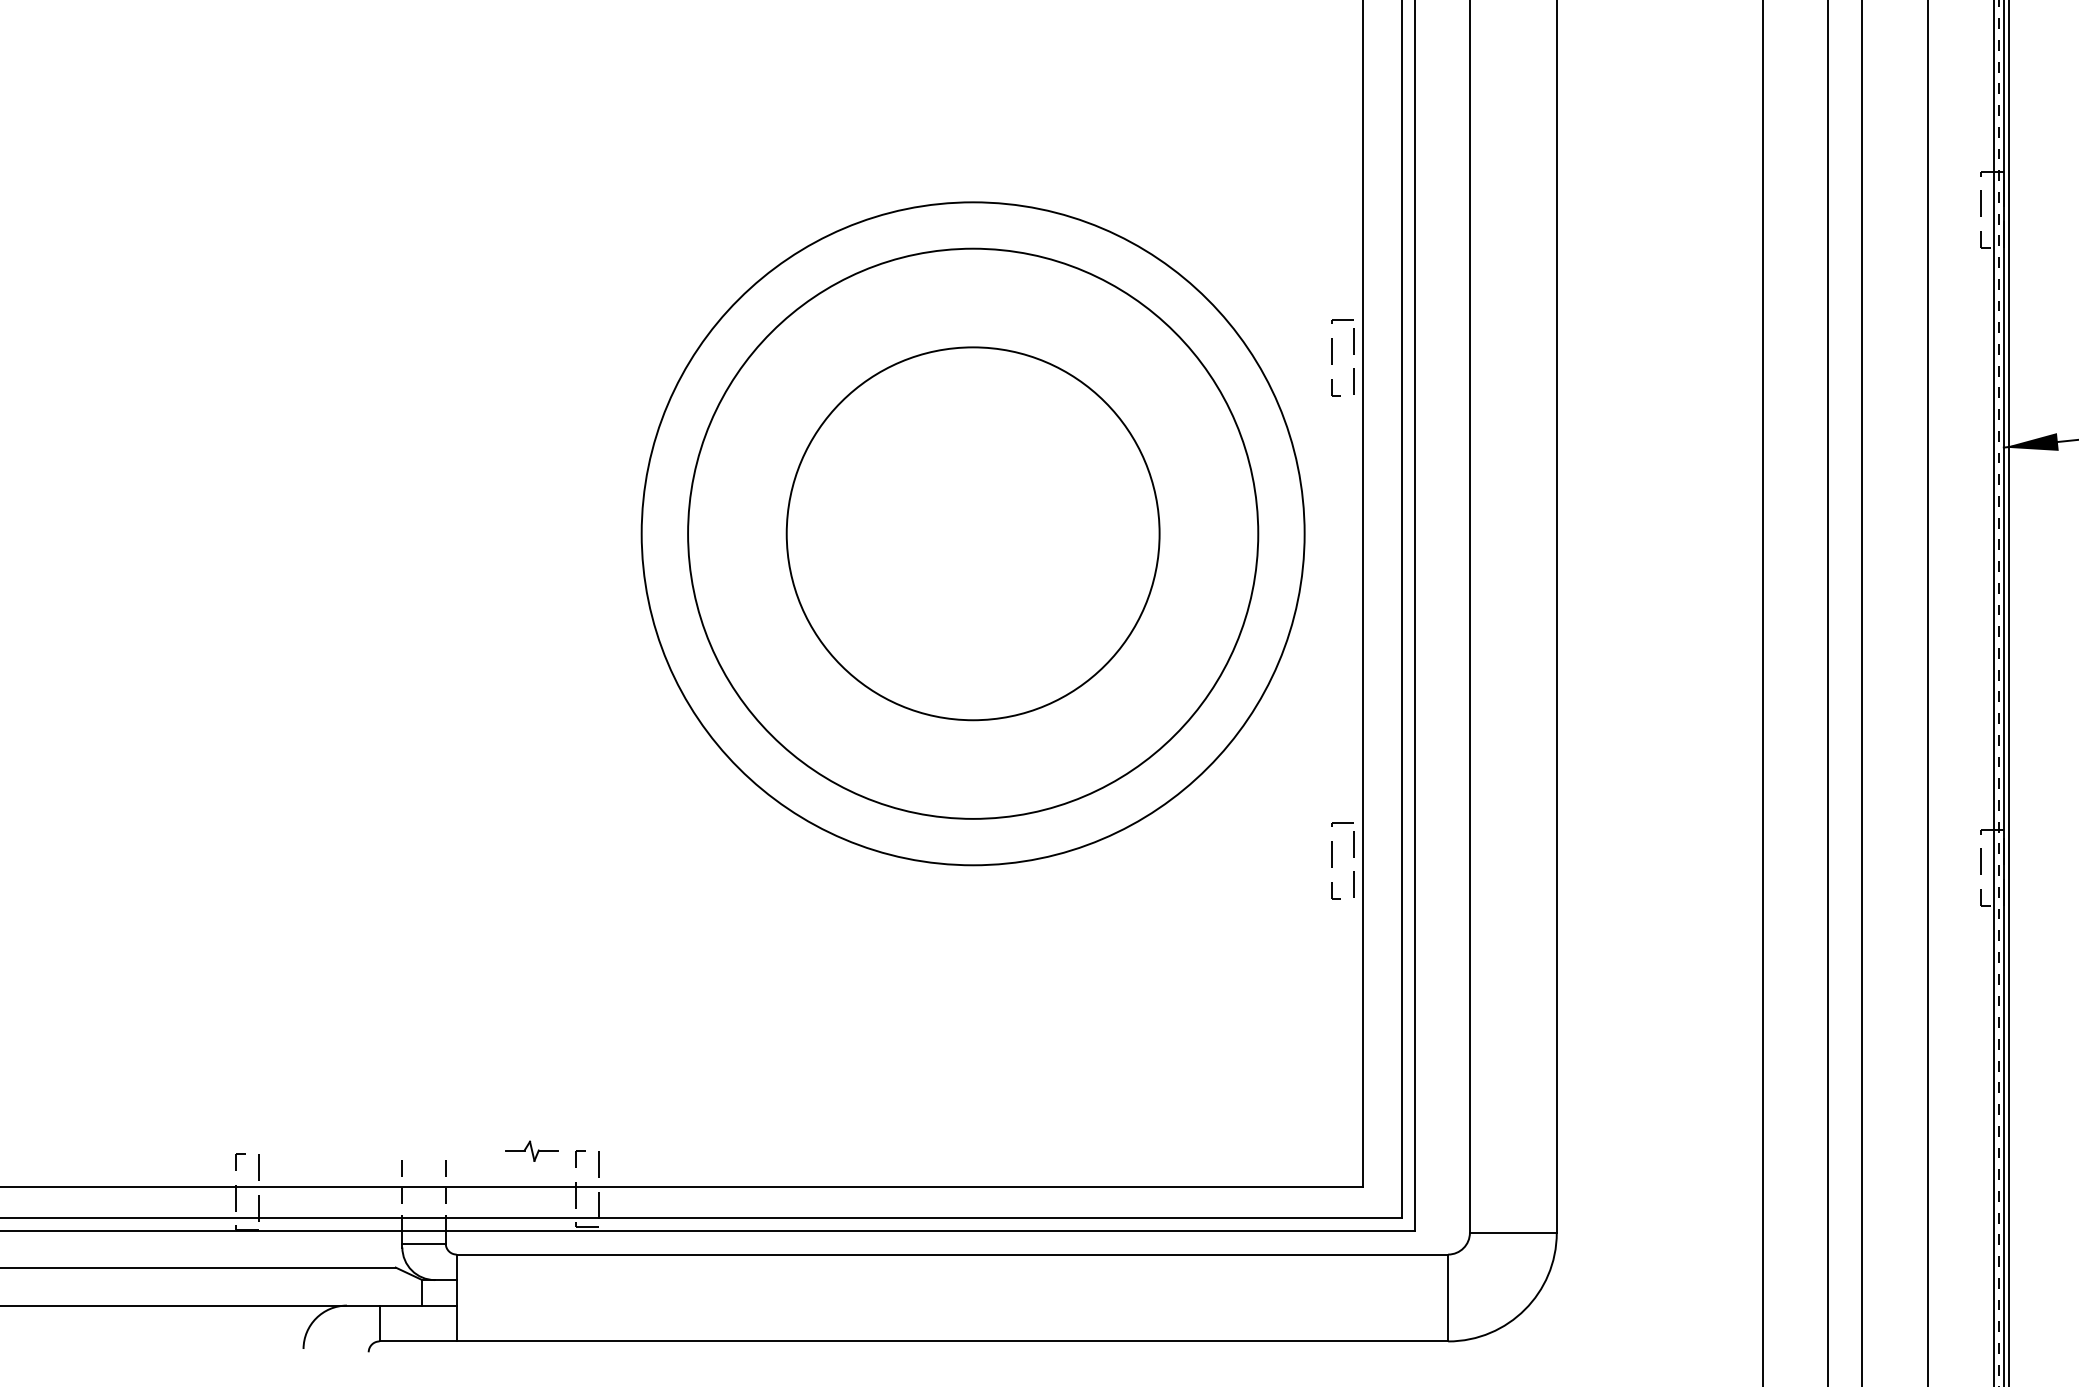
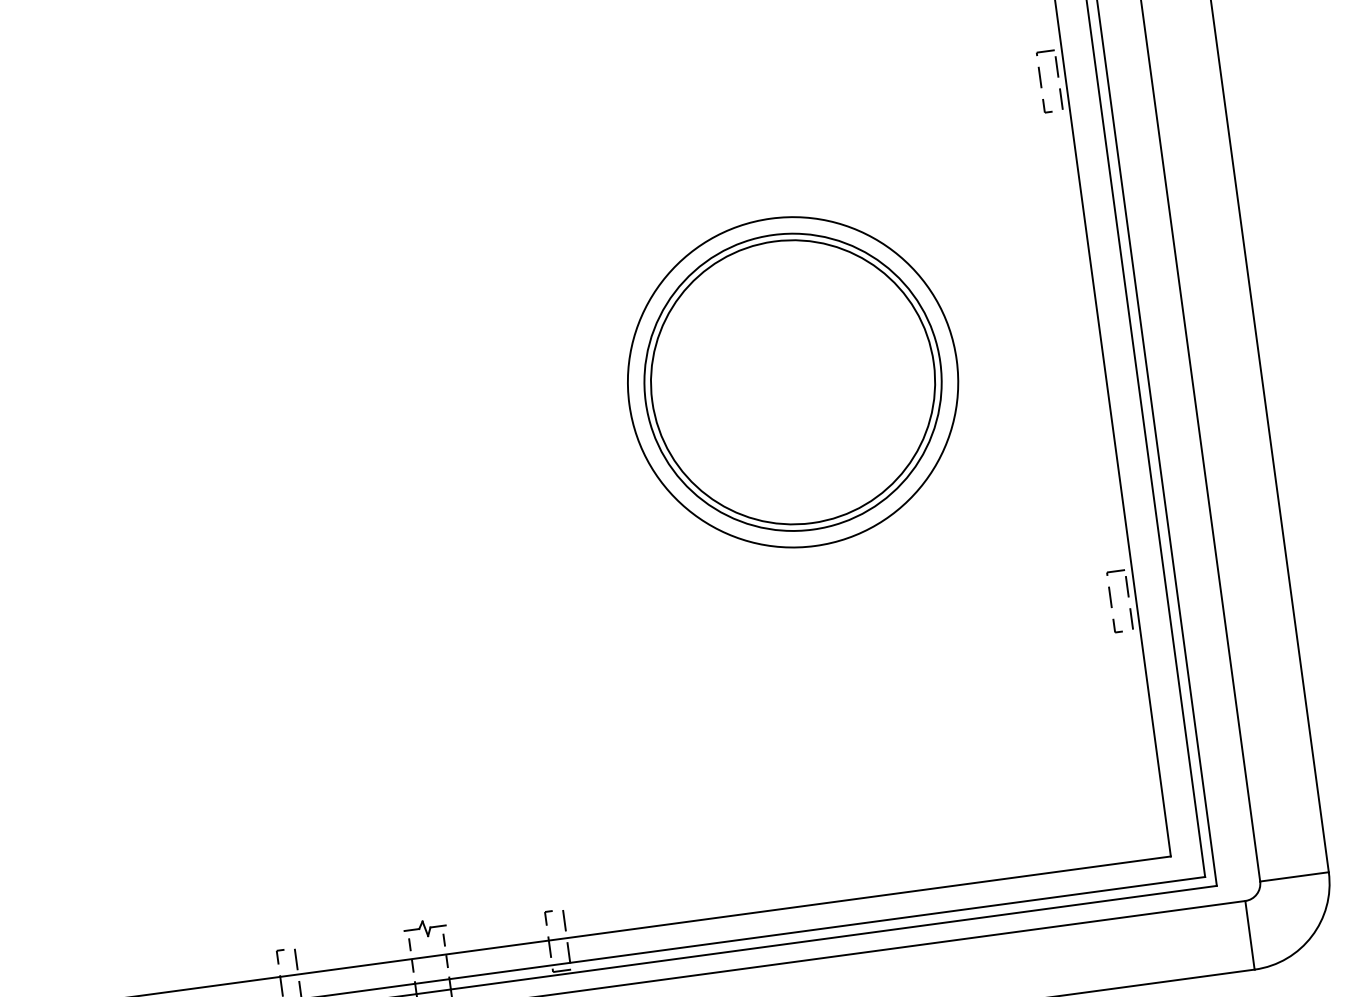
part: (1332, 357) -> (1041, 82), moved
circle: (972, 533) -> (792, 382), size x0.62
circle: (973, 533) -> (793, 382), size x0.62
part: (531, 1150) -> (424, 928), moved

